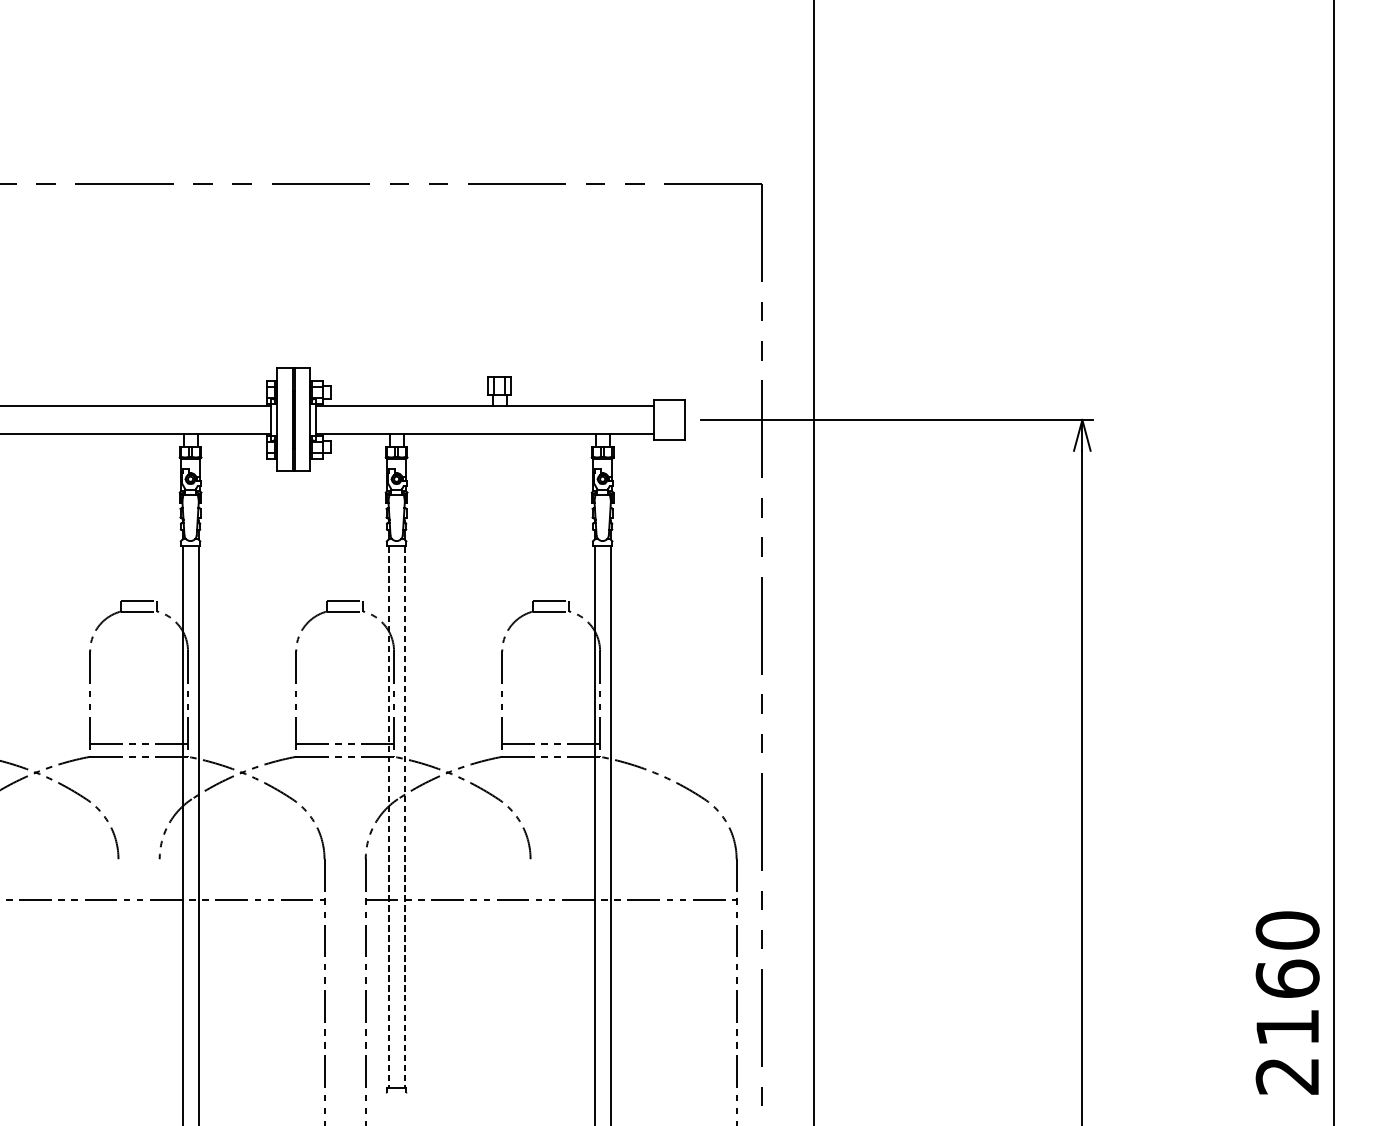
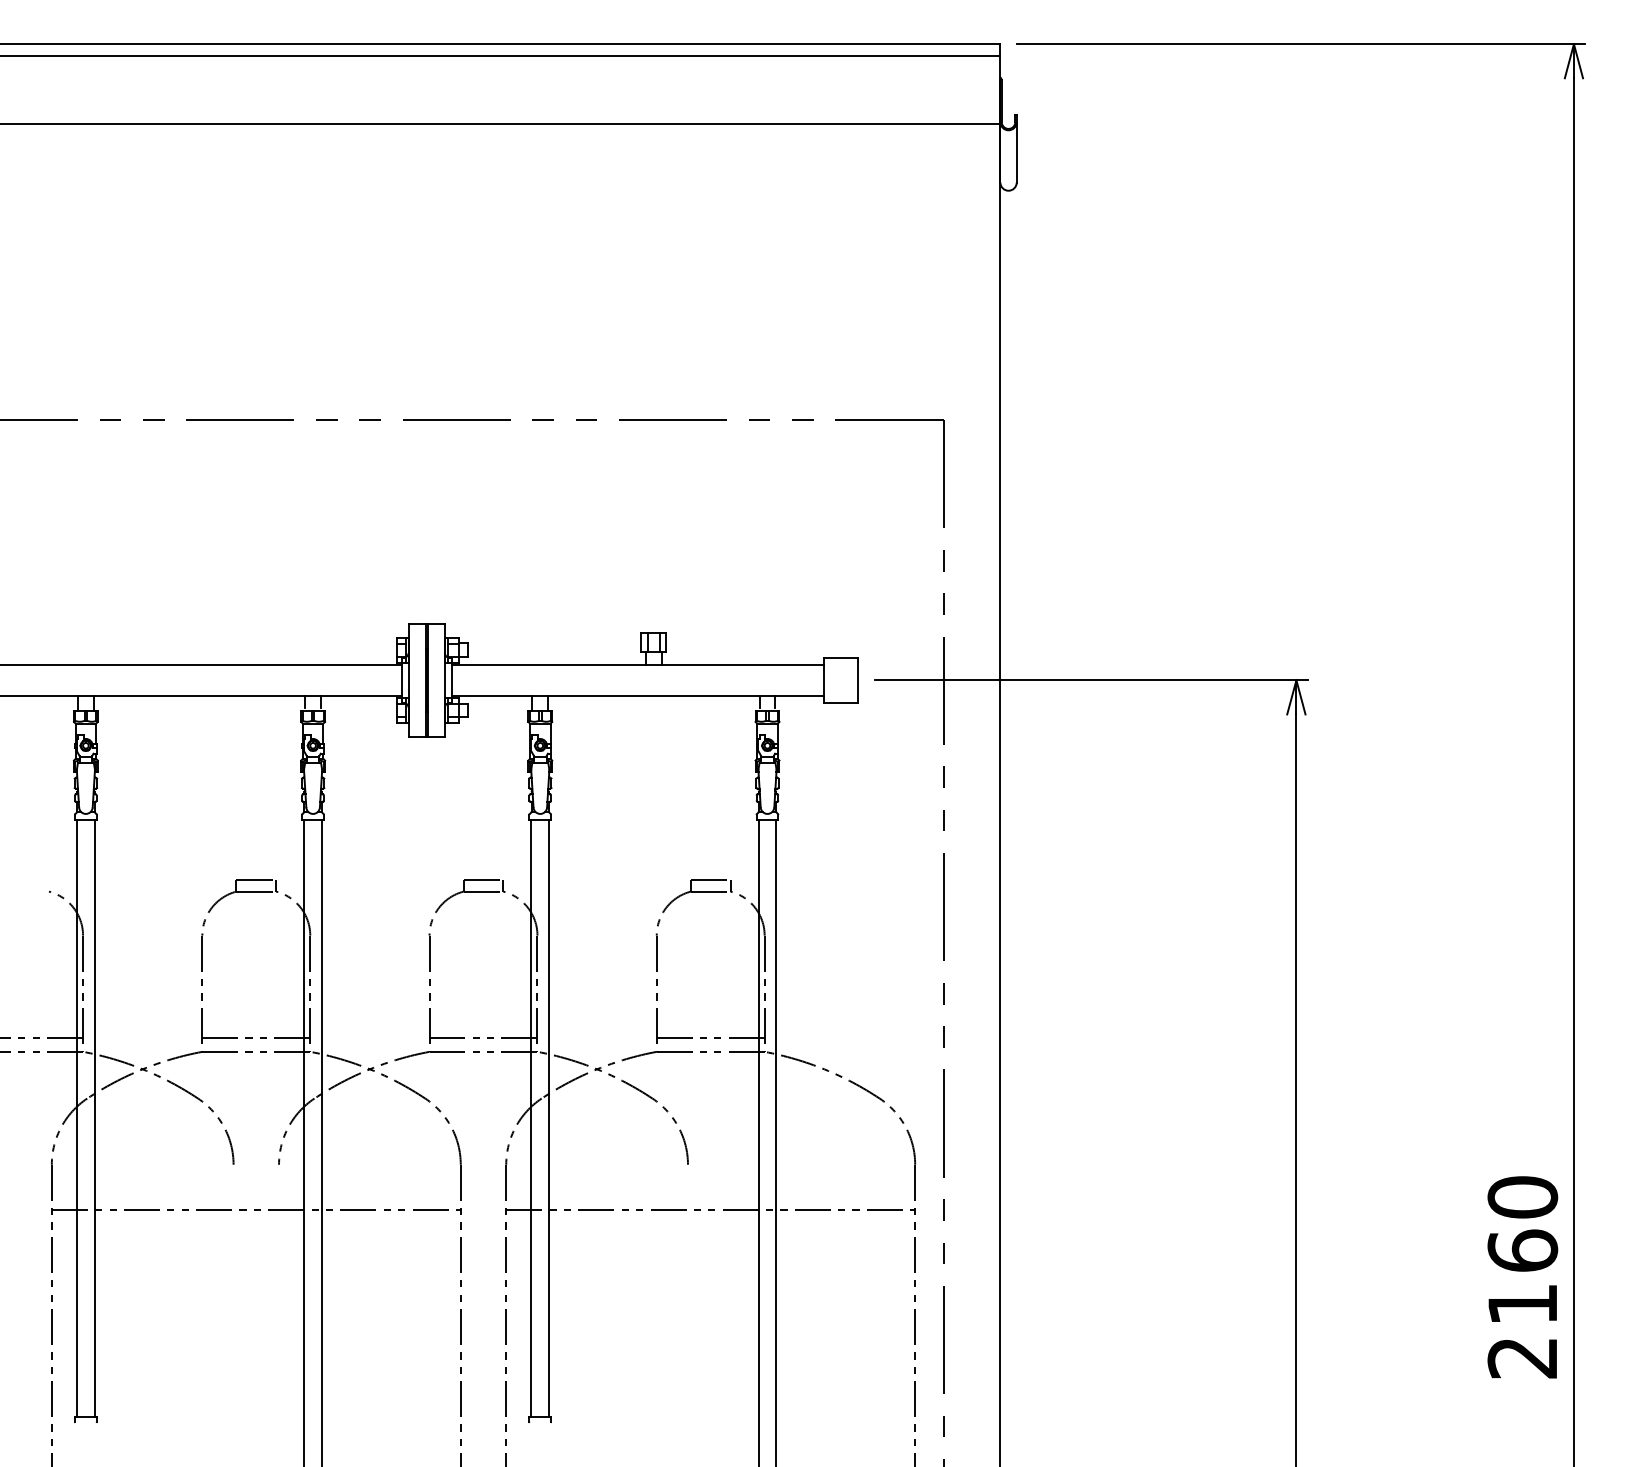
line: (388, 817) -> (531, 1118), dashed -> solid
line: (404, 817) -> (549, 1118), dashed -> solid
text: (1287, 1003) -> (1522, 1277), moved

